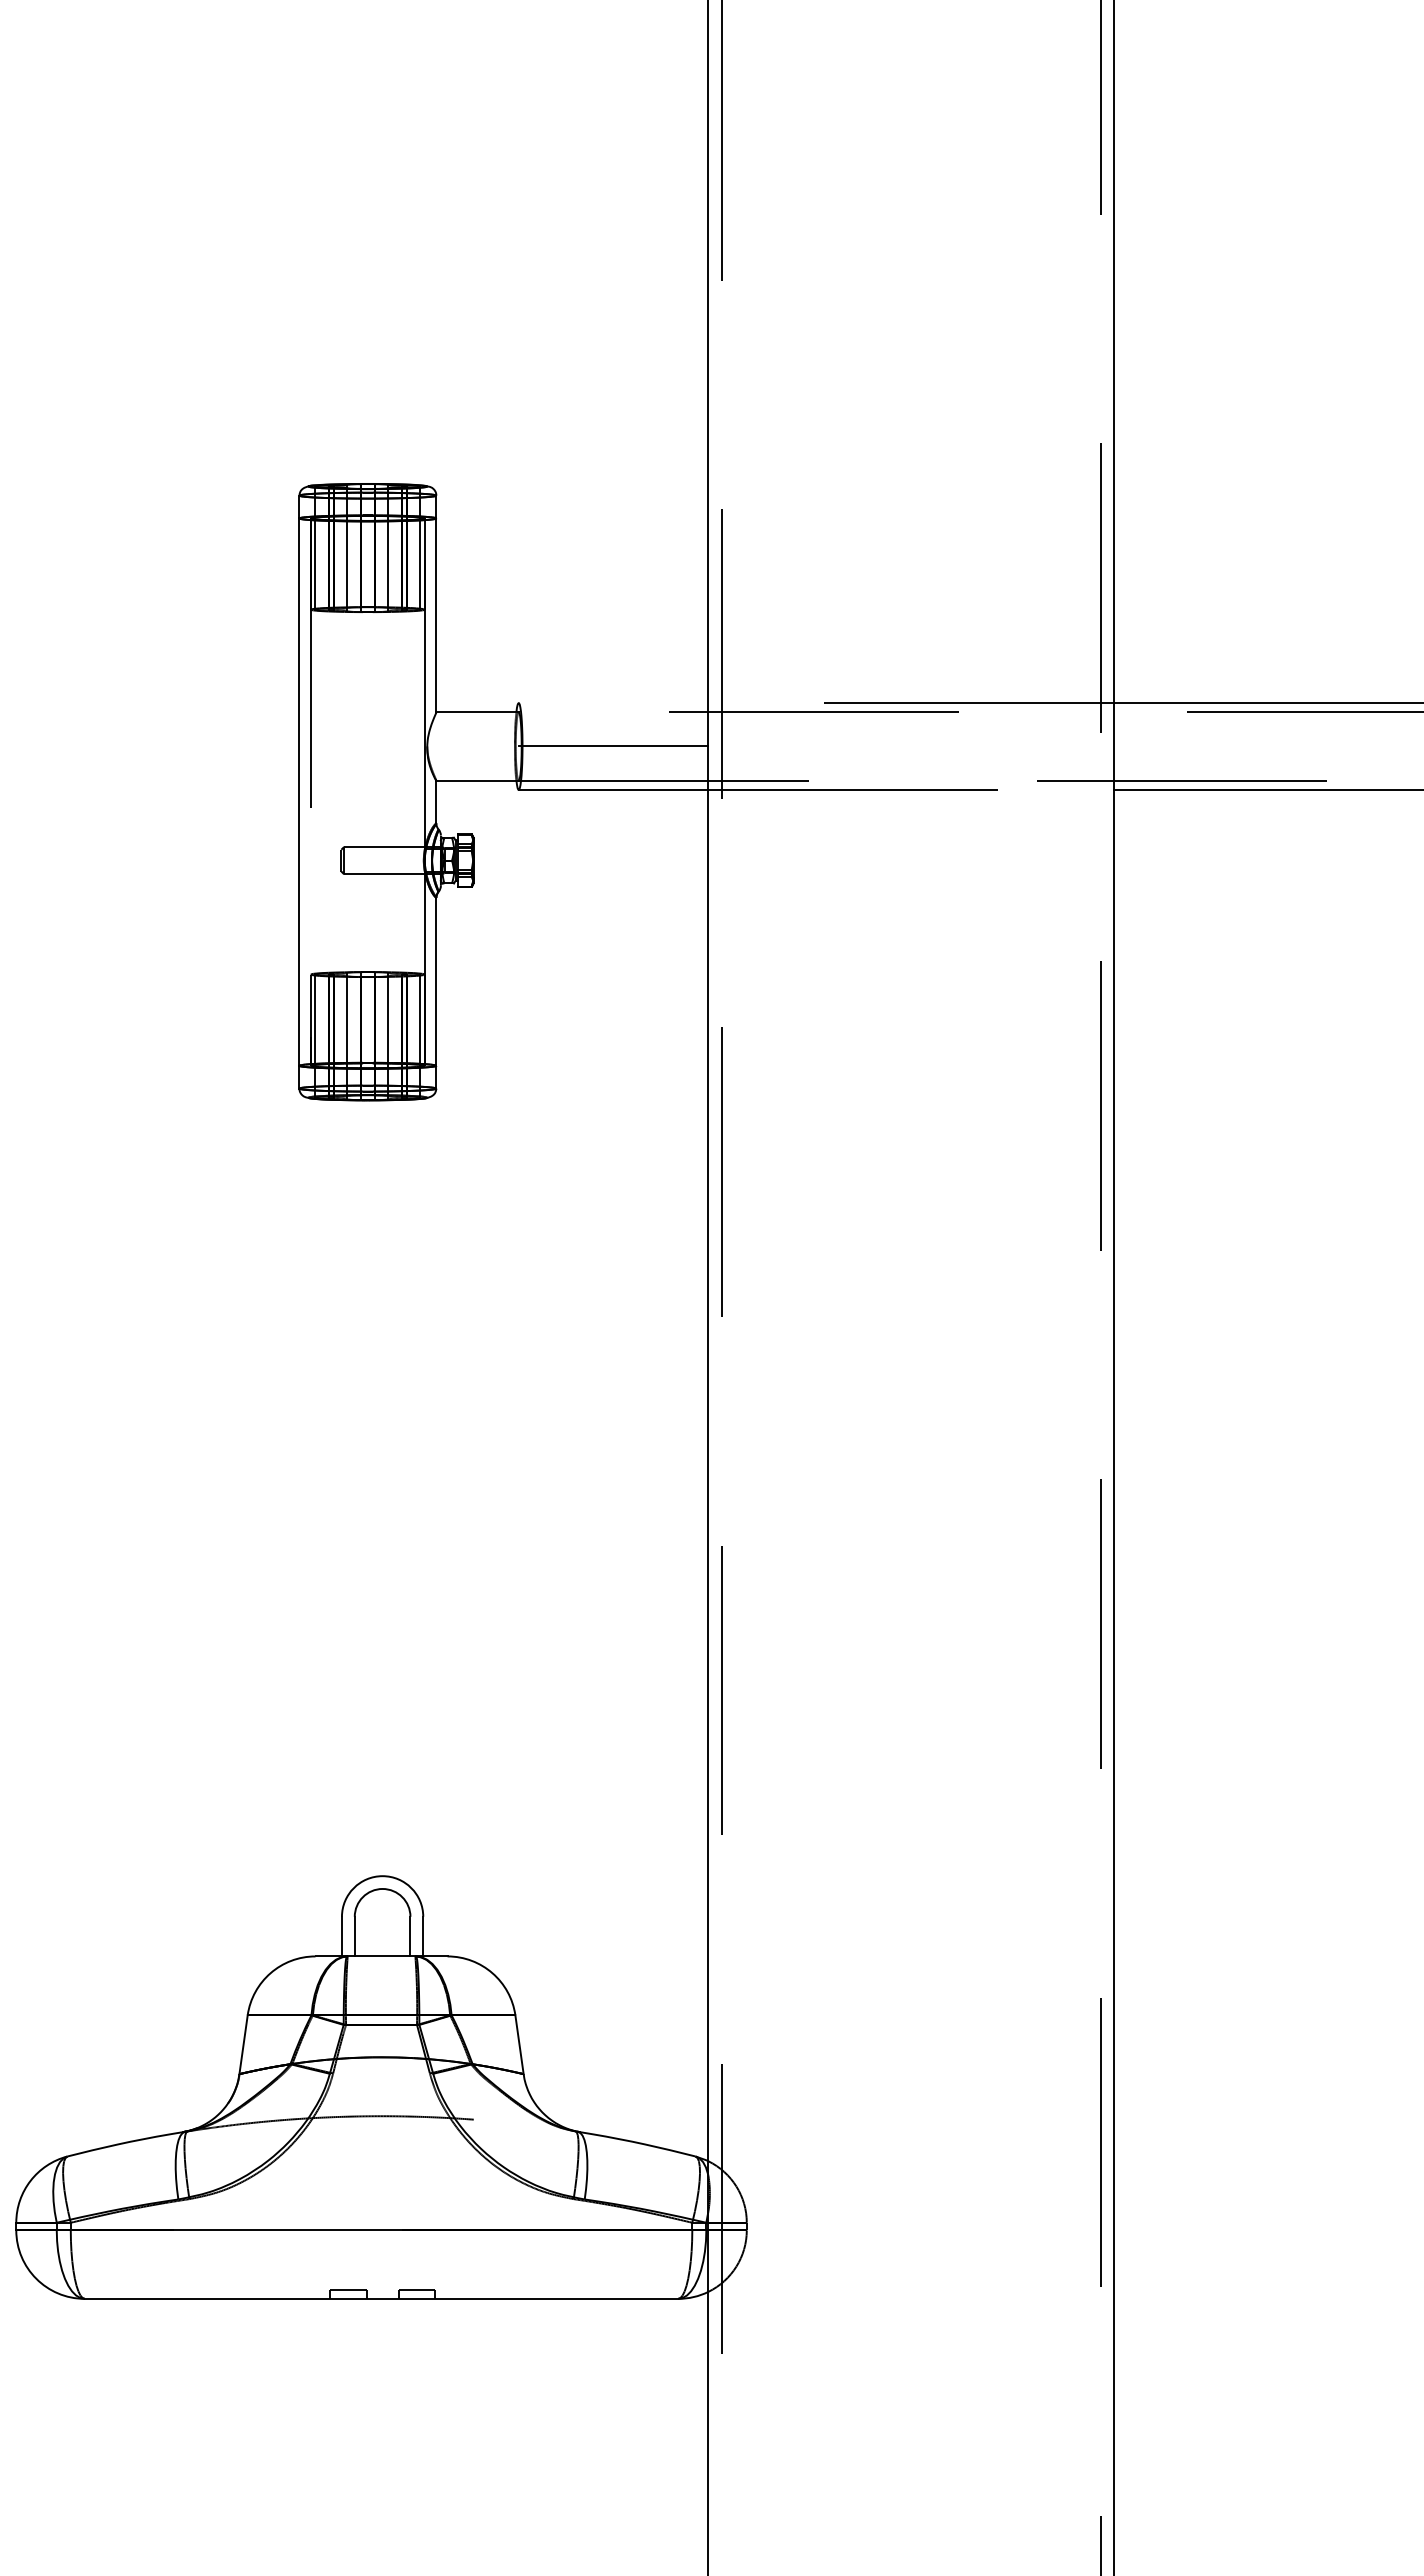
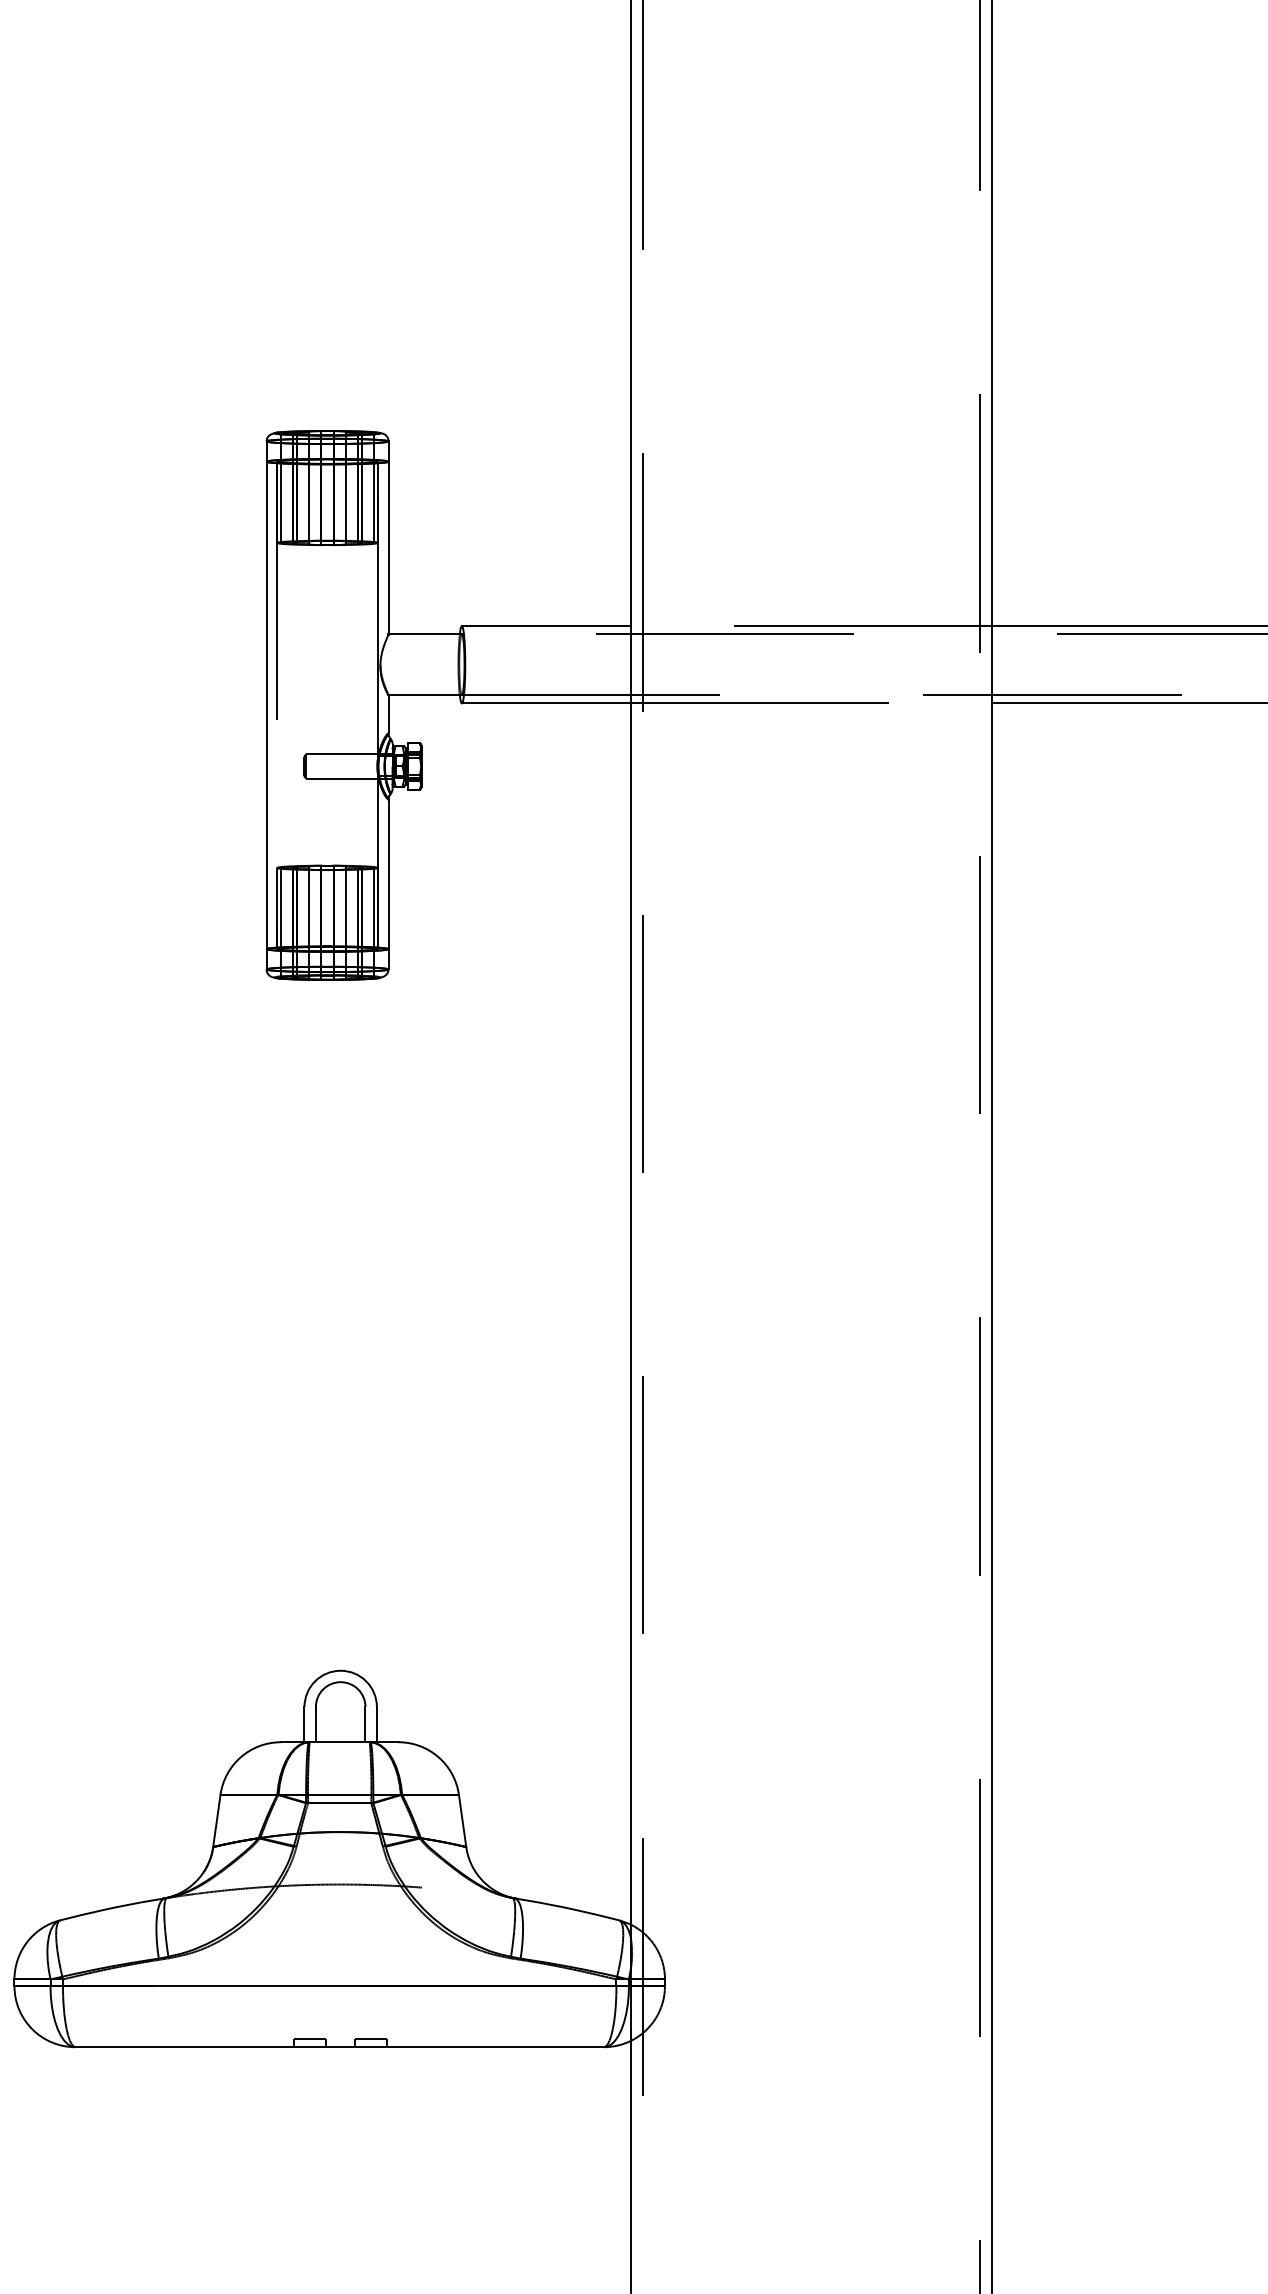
line: (613, 746) -> (546, 626), moved

